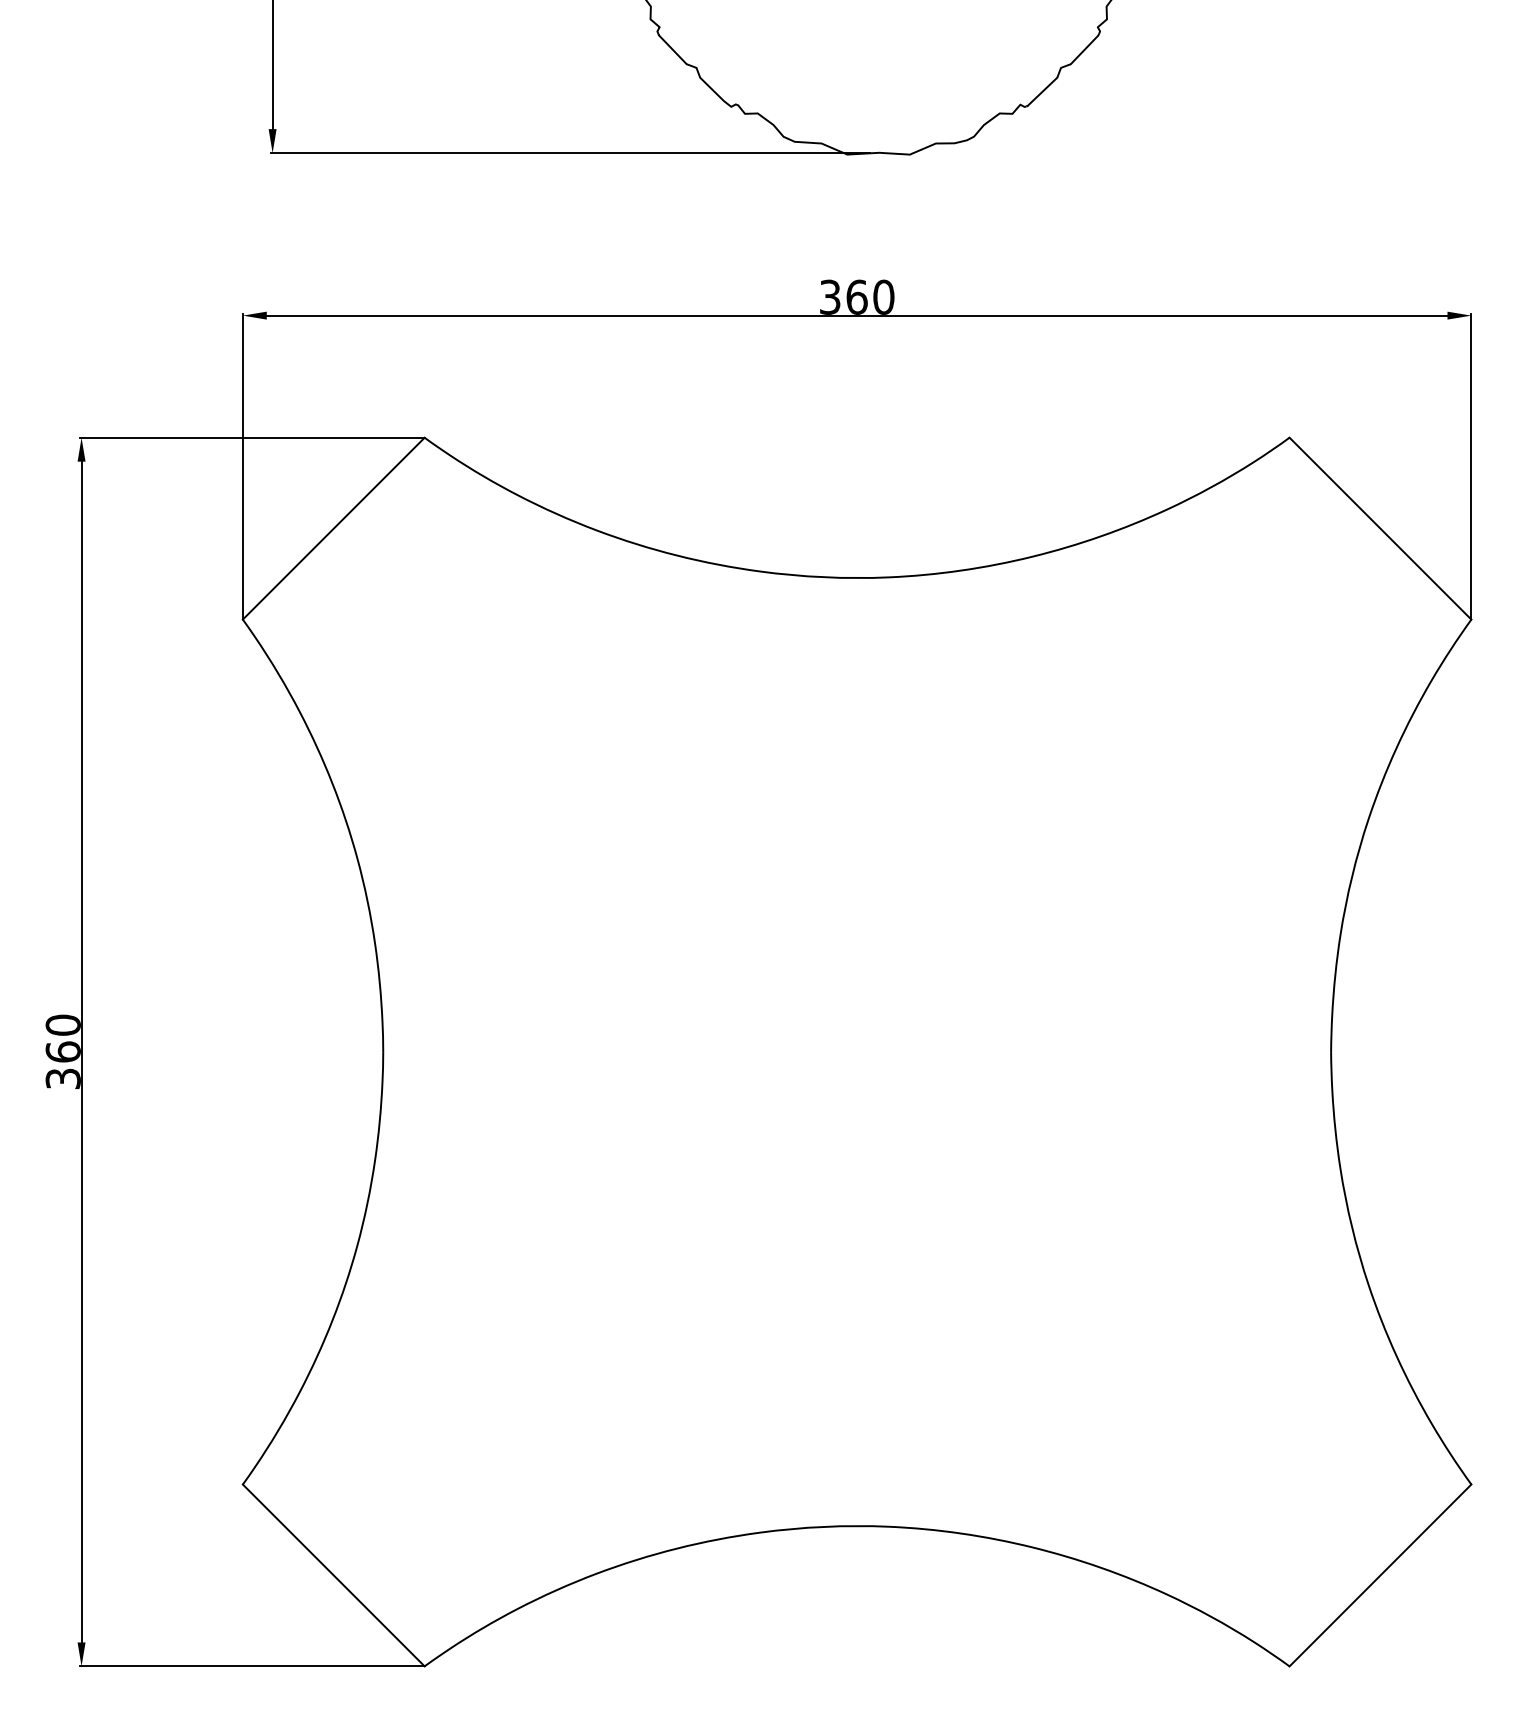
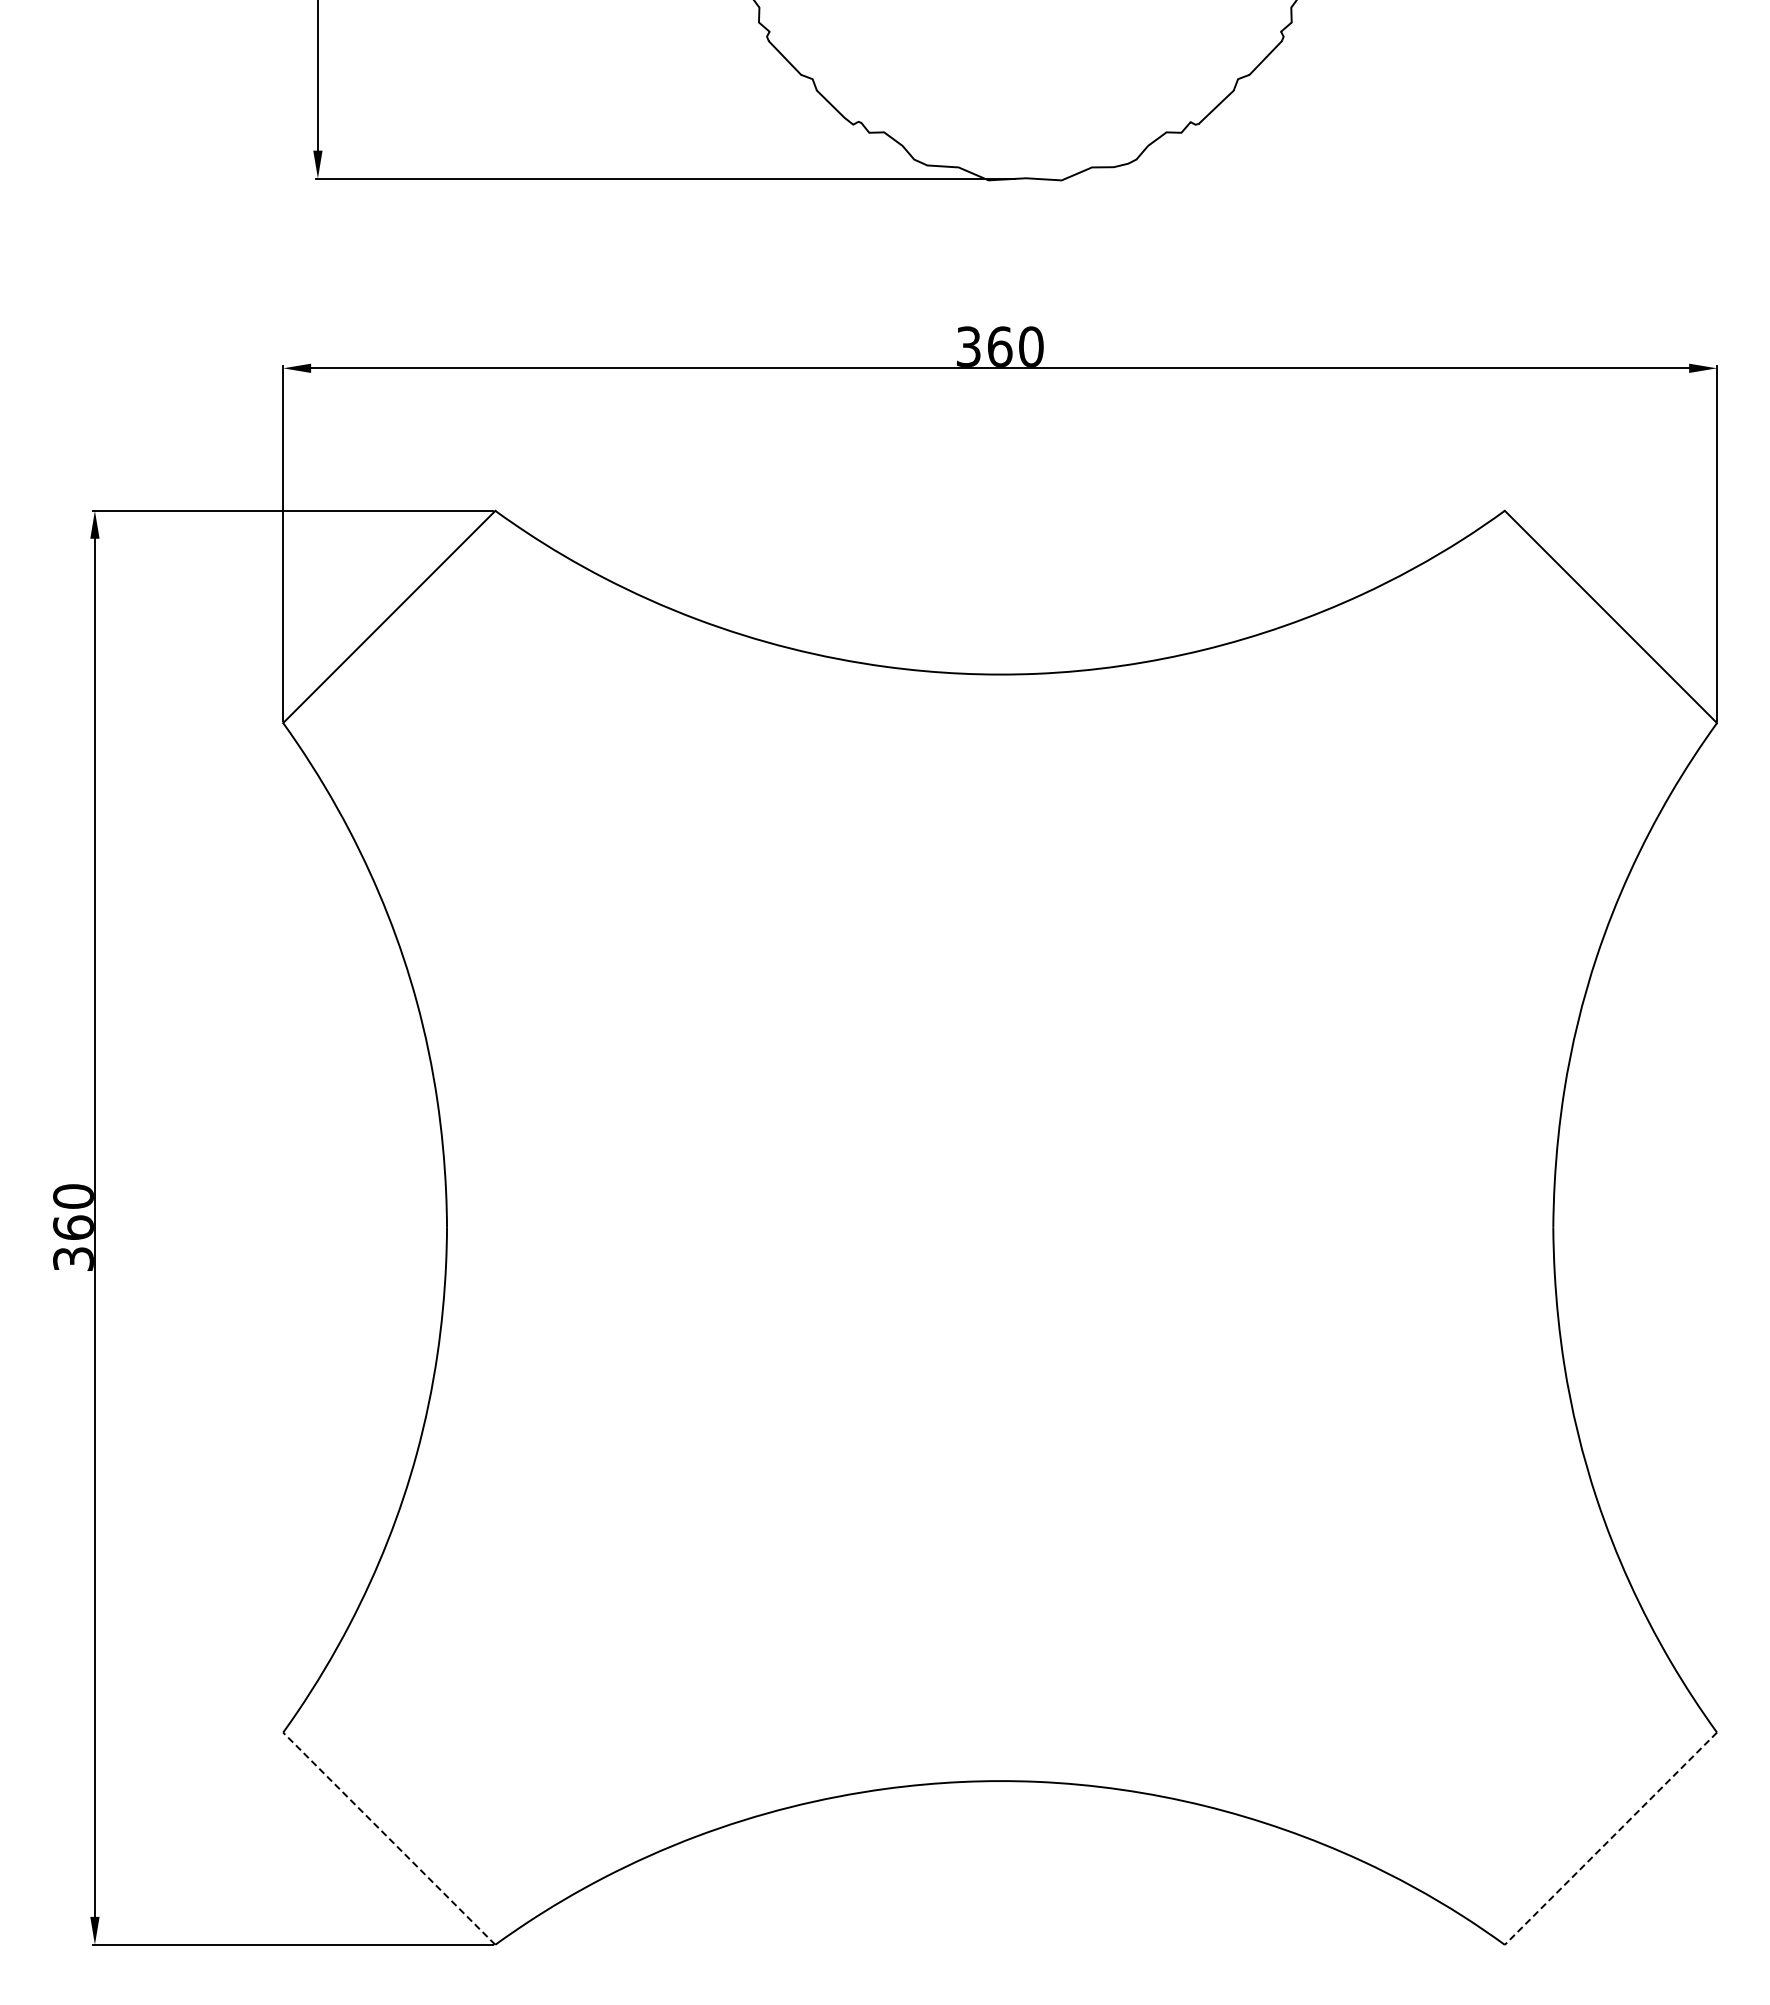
line: (333, 1575) -> (388, 1838), solid -> dashed
line: (1380, 1576) -> (1610, 1839), solid -> dashed

